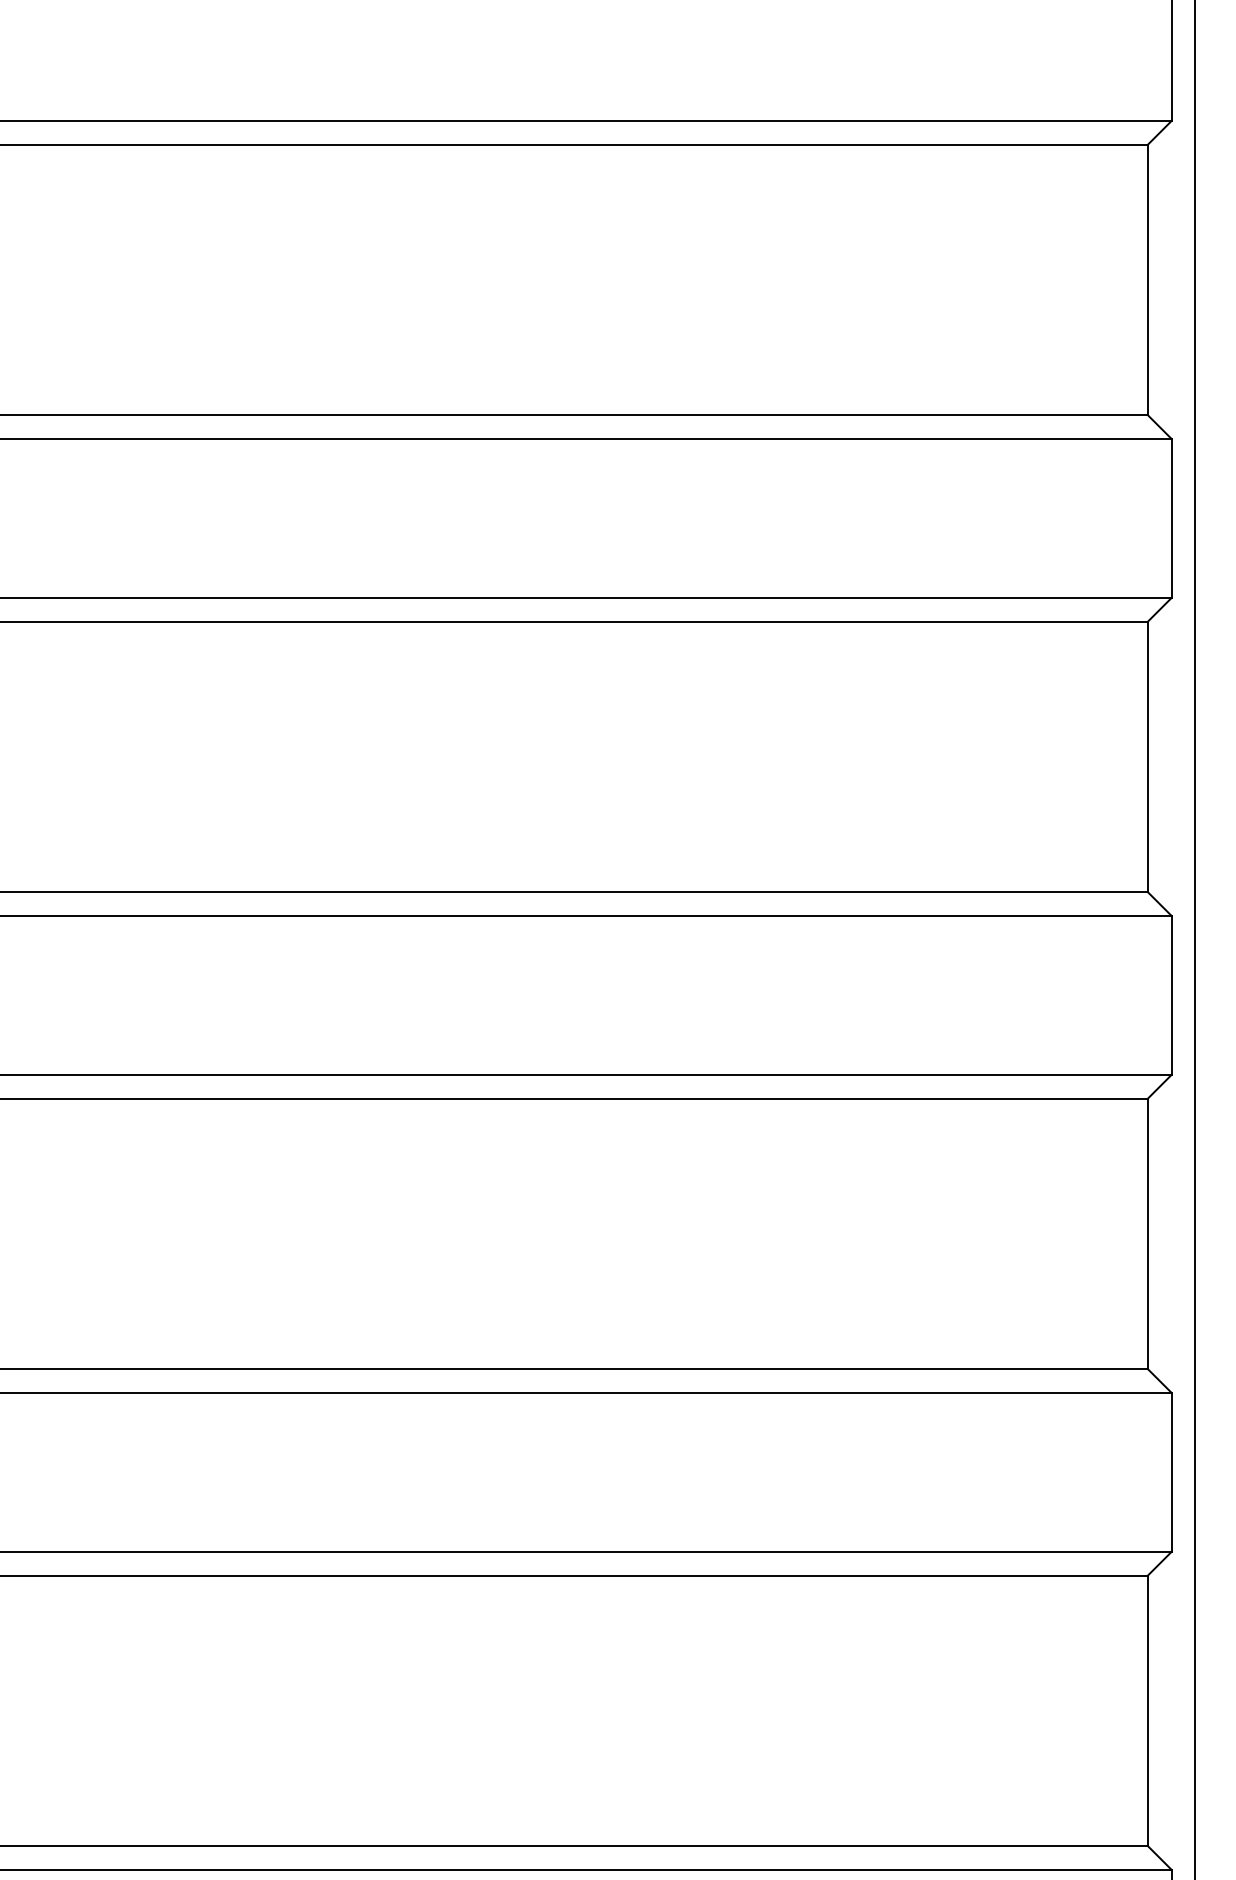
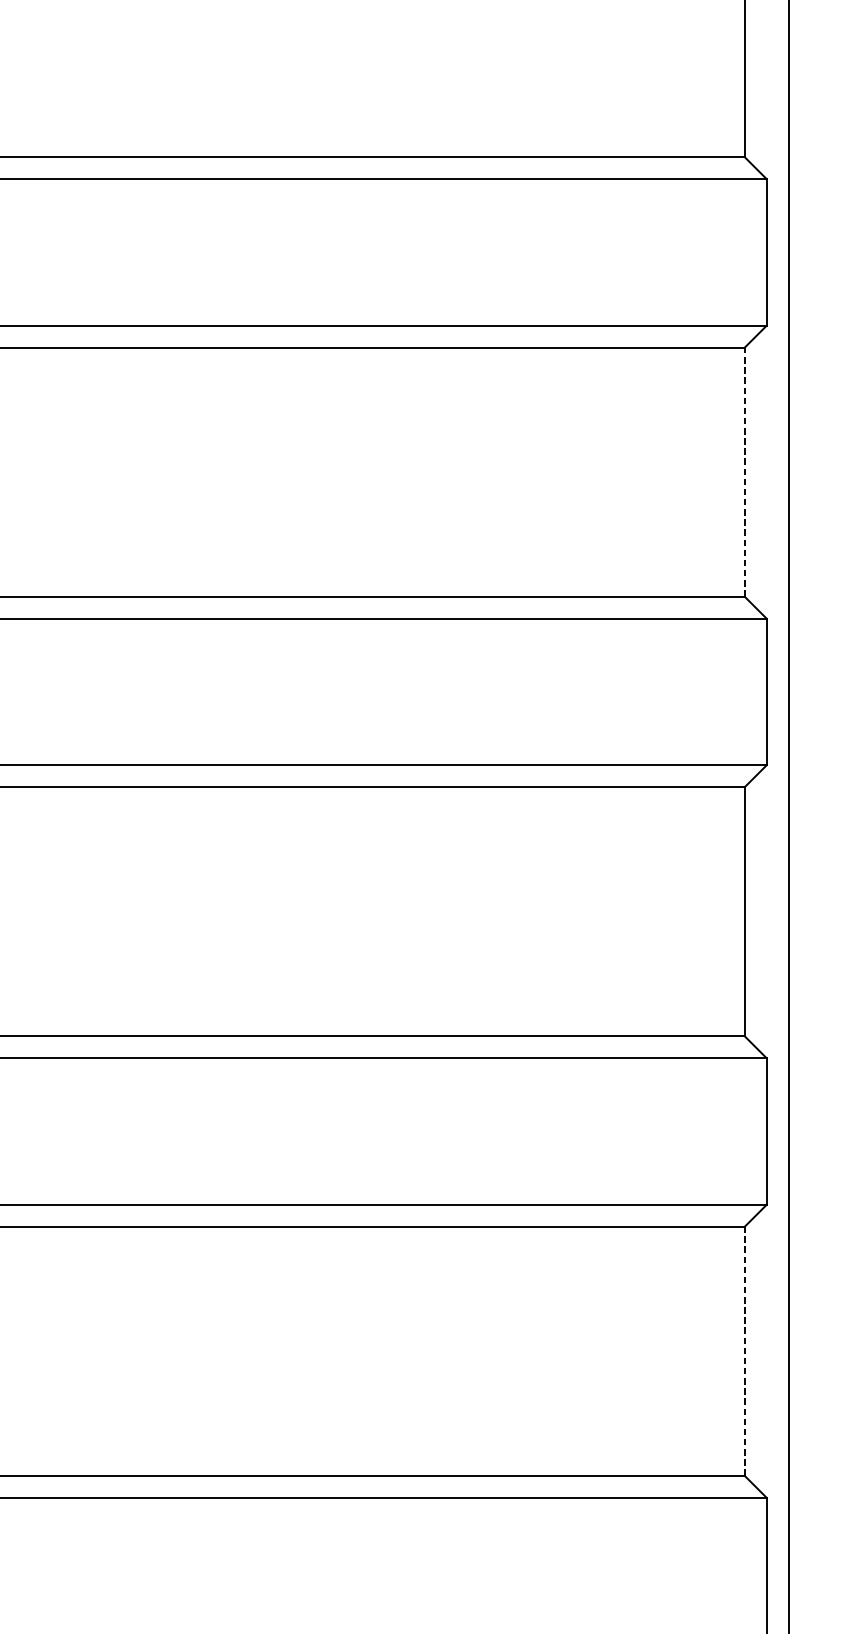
line: (1147, 756) -> (744, 471), solid -> dashed
line: (1147, 1710) -> (744, 1351), solid -> dashed

